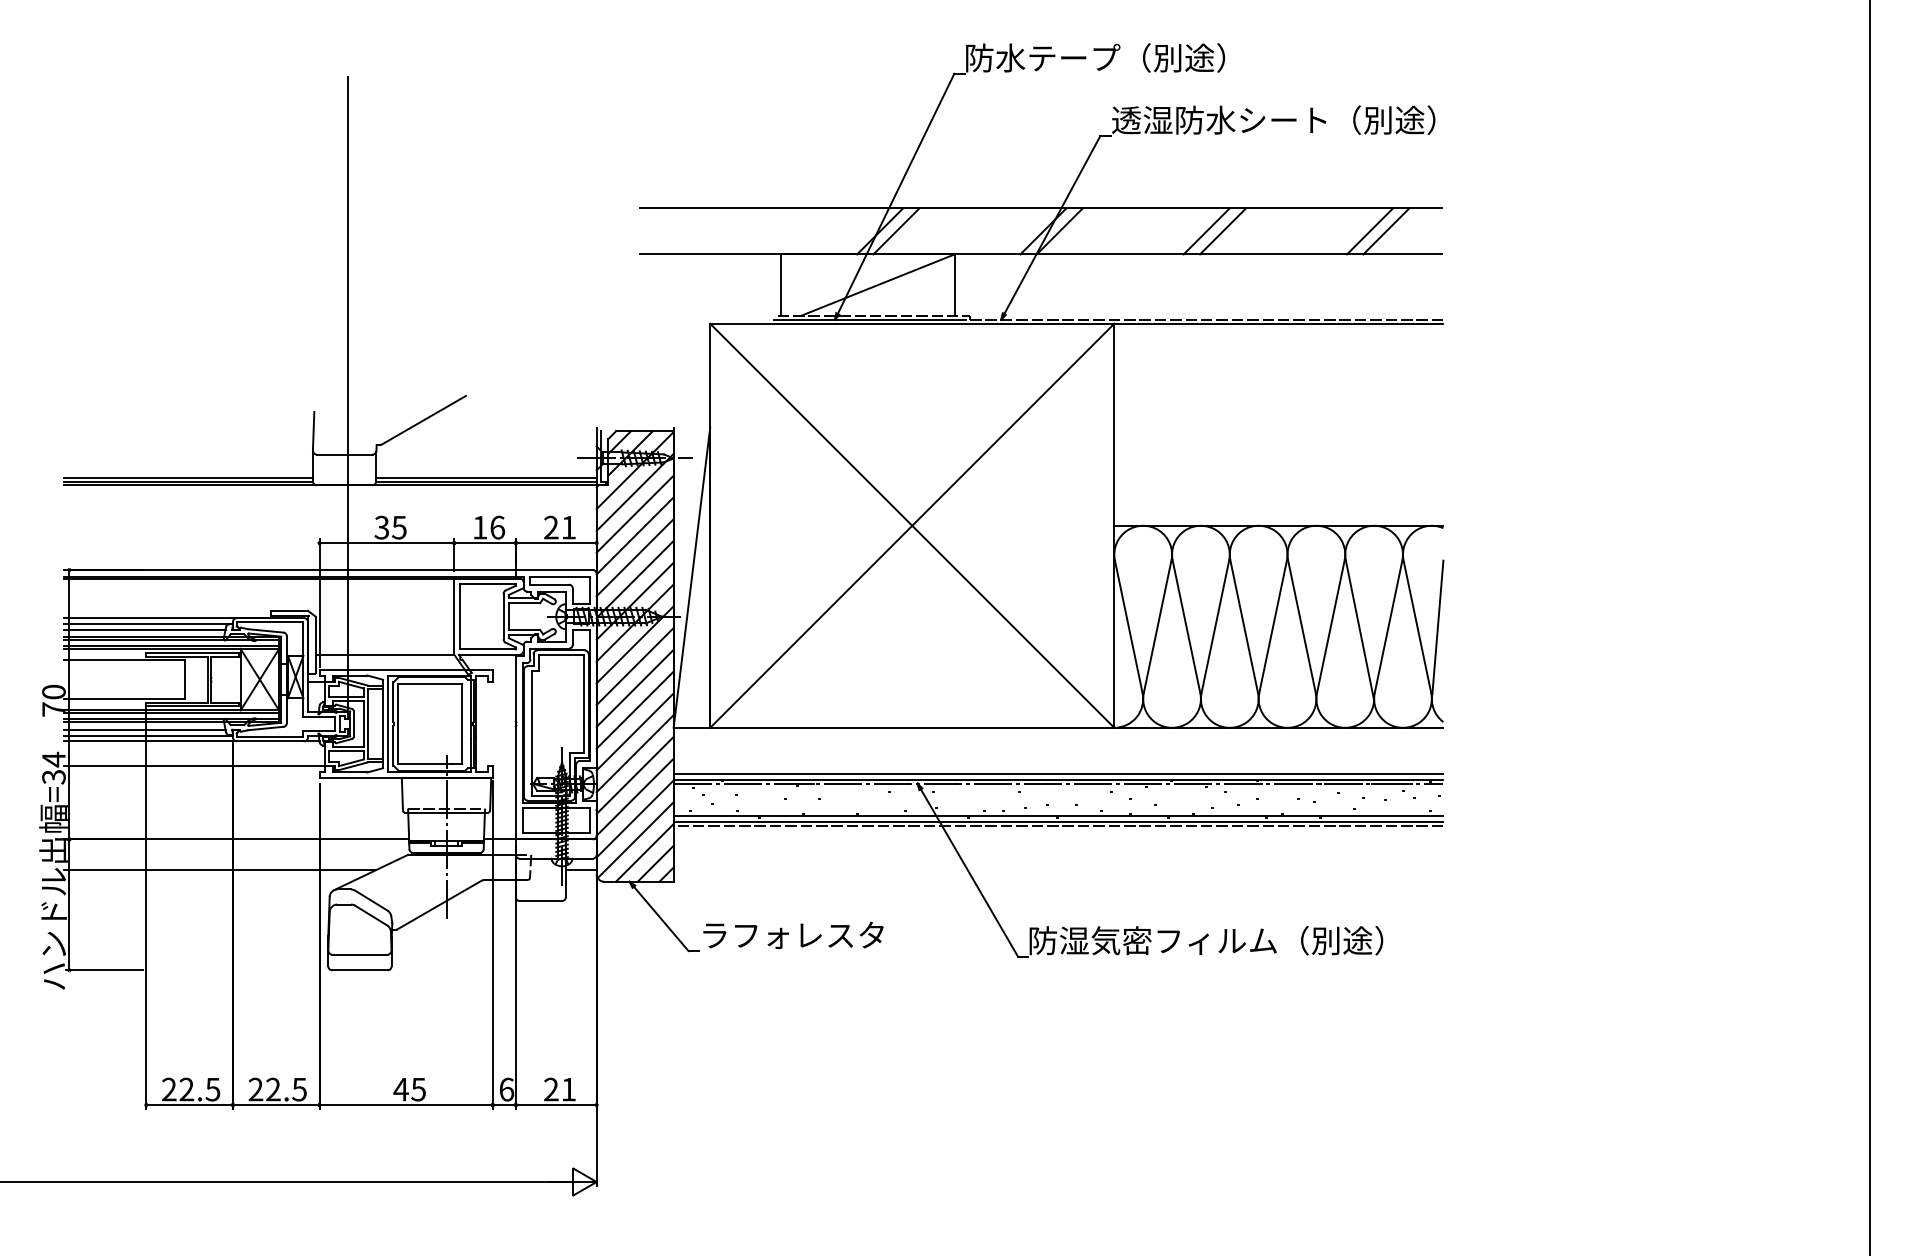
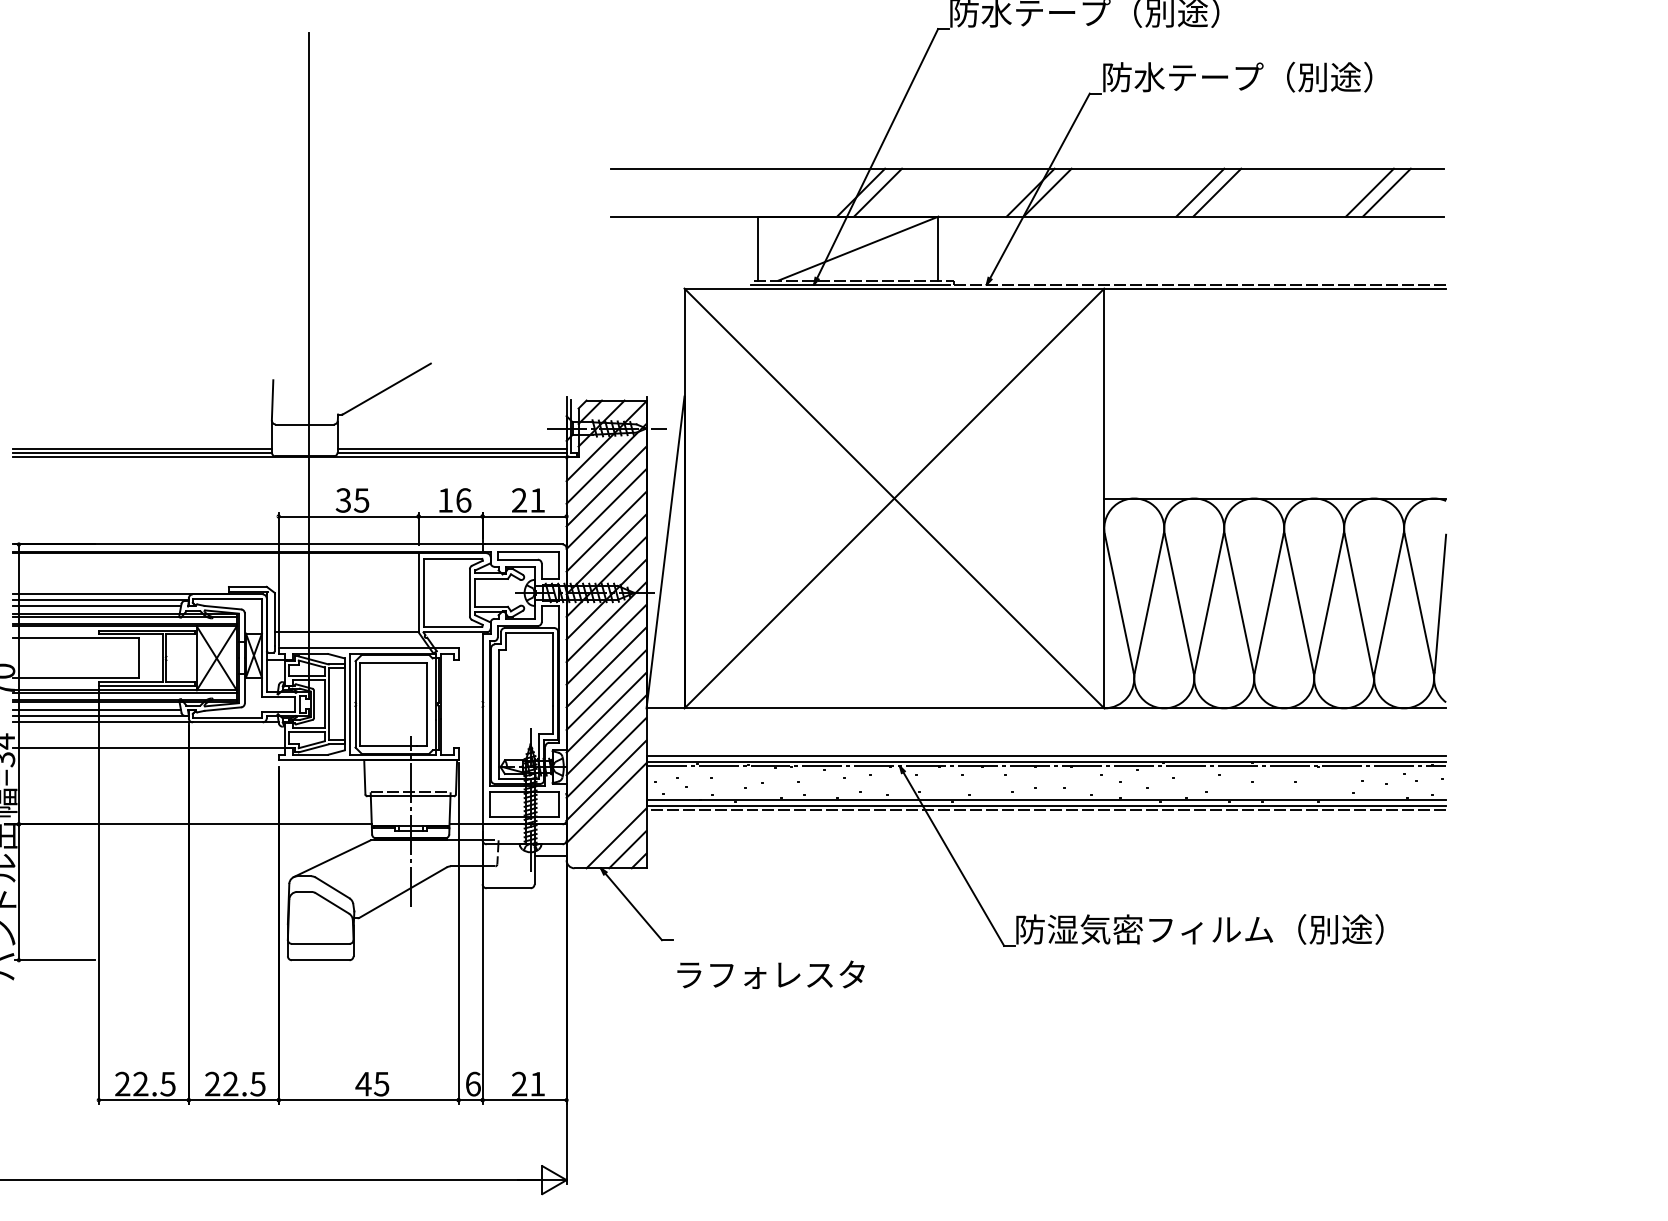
text: (1273, 119) -> (1269, 76), 透湿防水シート（別途） -> 防水テープ（別途）
line: (635, 840) -> (606, 825), removed
line: (219, 870) -> (174, 856), removed
text: (793, 934) -> (771, 973), moved

